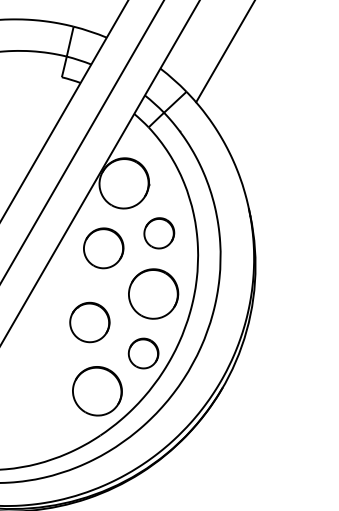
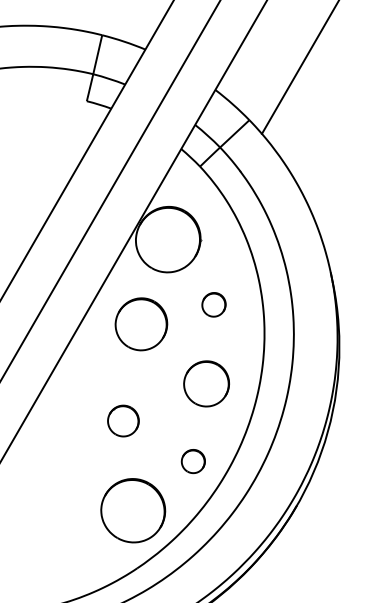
part: (159, 233) -> (214, 304), size x0.6
part: (153, 293) -> (206, 383), size x0.7
part: (89, 322) -> (122, 421), size x0.6
part: (143, 353) -> (193, 461), size x0.6

